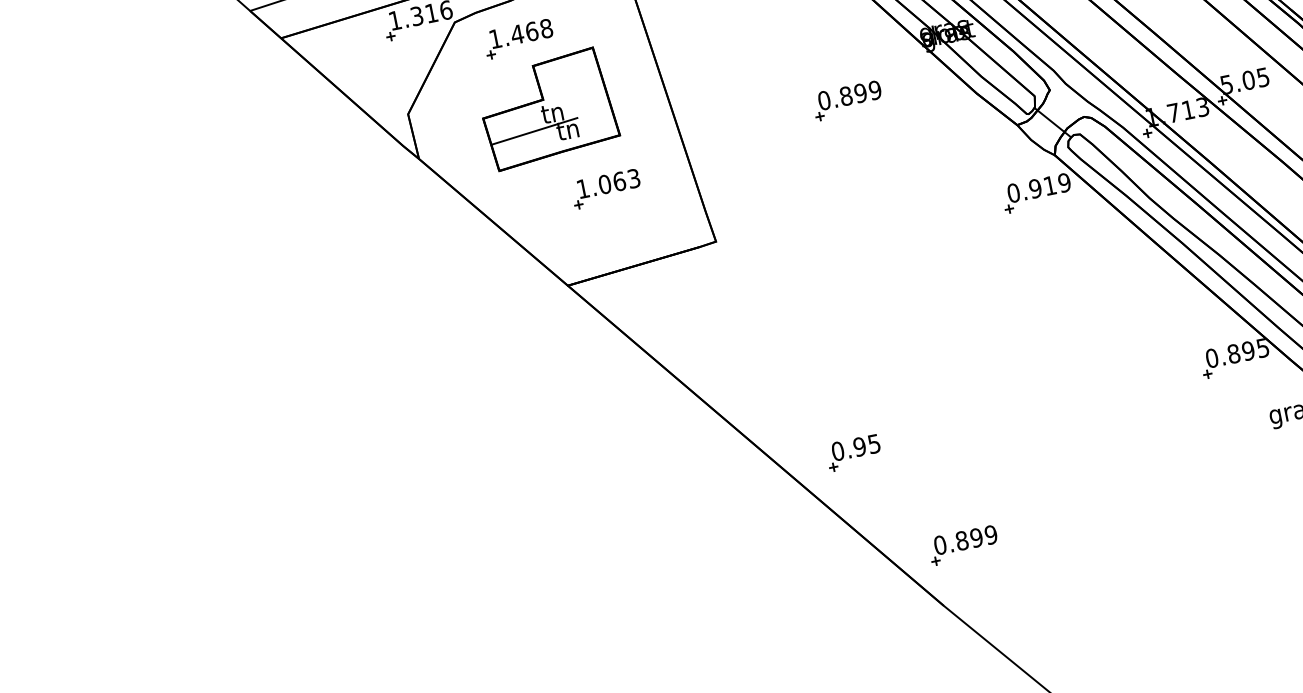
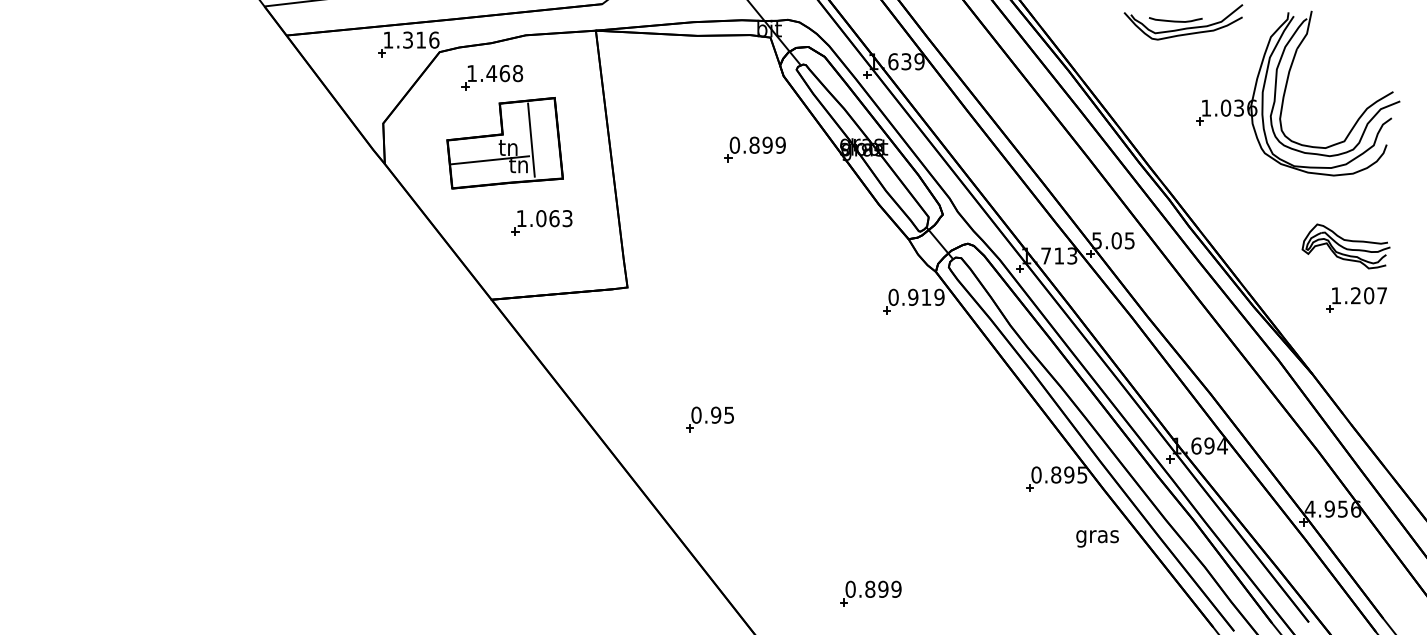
line: (576, 98) -> (531, 139), added
part: (847, 100) -> (754, 149), moved
part: (853, 453) -> (709, 419), moved
part: (963, 545) -> (870, 593), moved

